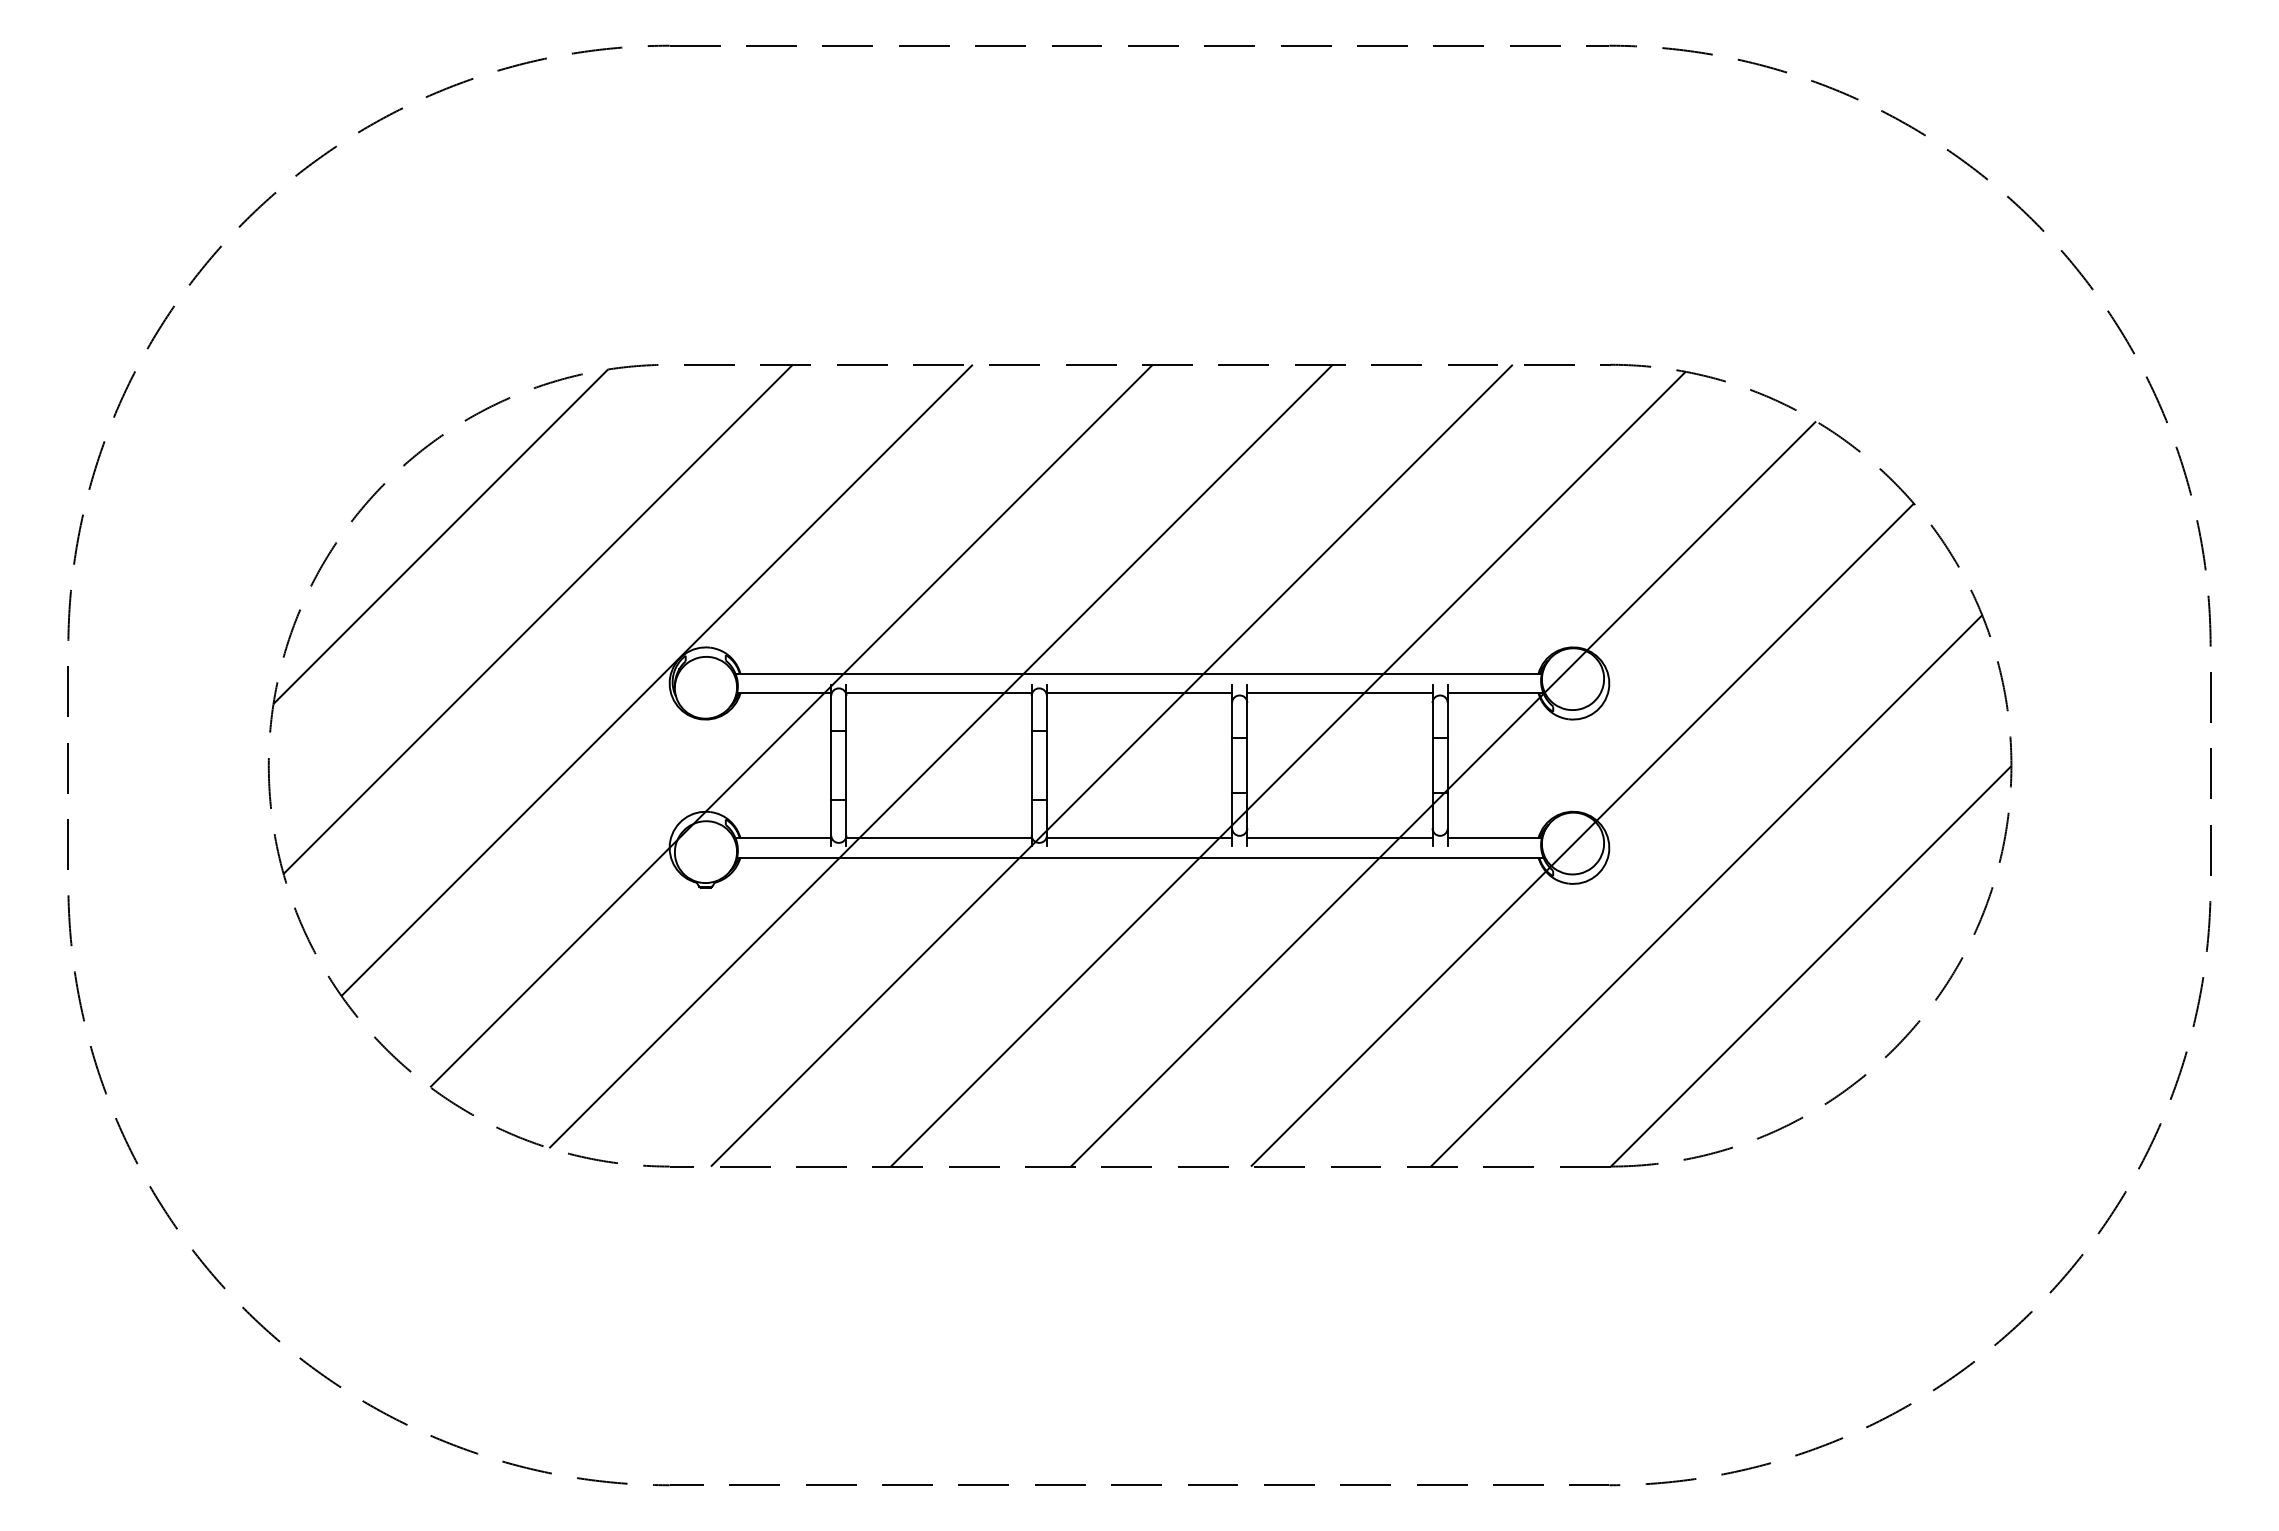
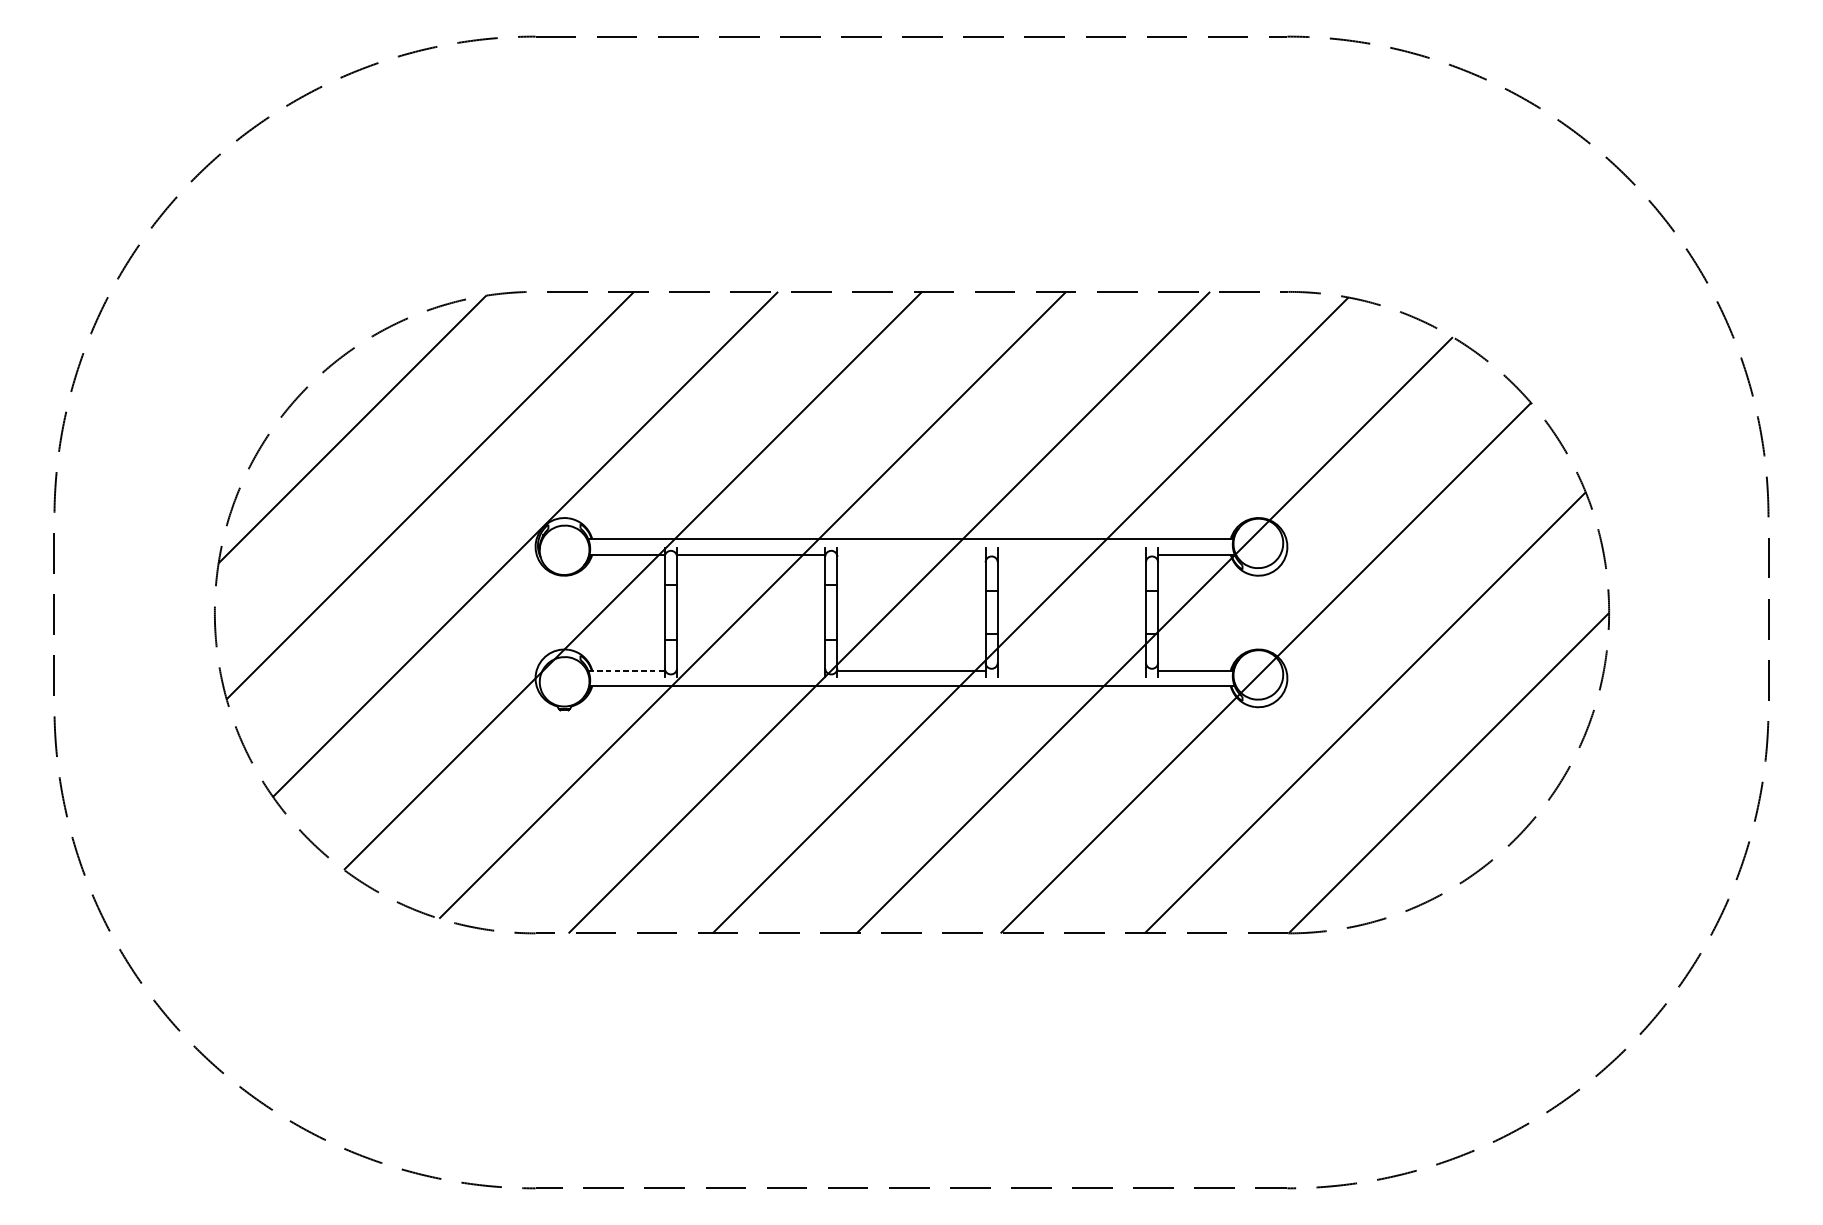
line: (1139, 693) -> (911, 554), removed
line: (1339, 693) -> (1071, 554), removed
line: (783, 838) -> (626, 670), solid -> dashed
line: (938, 838) -> (750, 670), removed
line: (1339, 838) -> (1071, 670), removed

